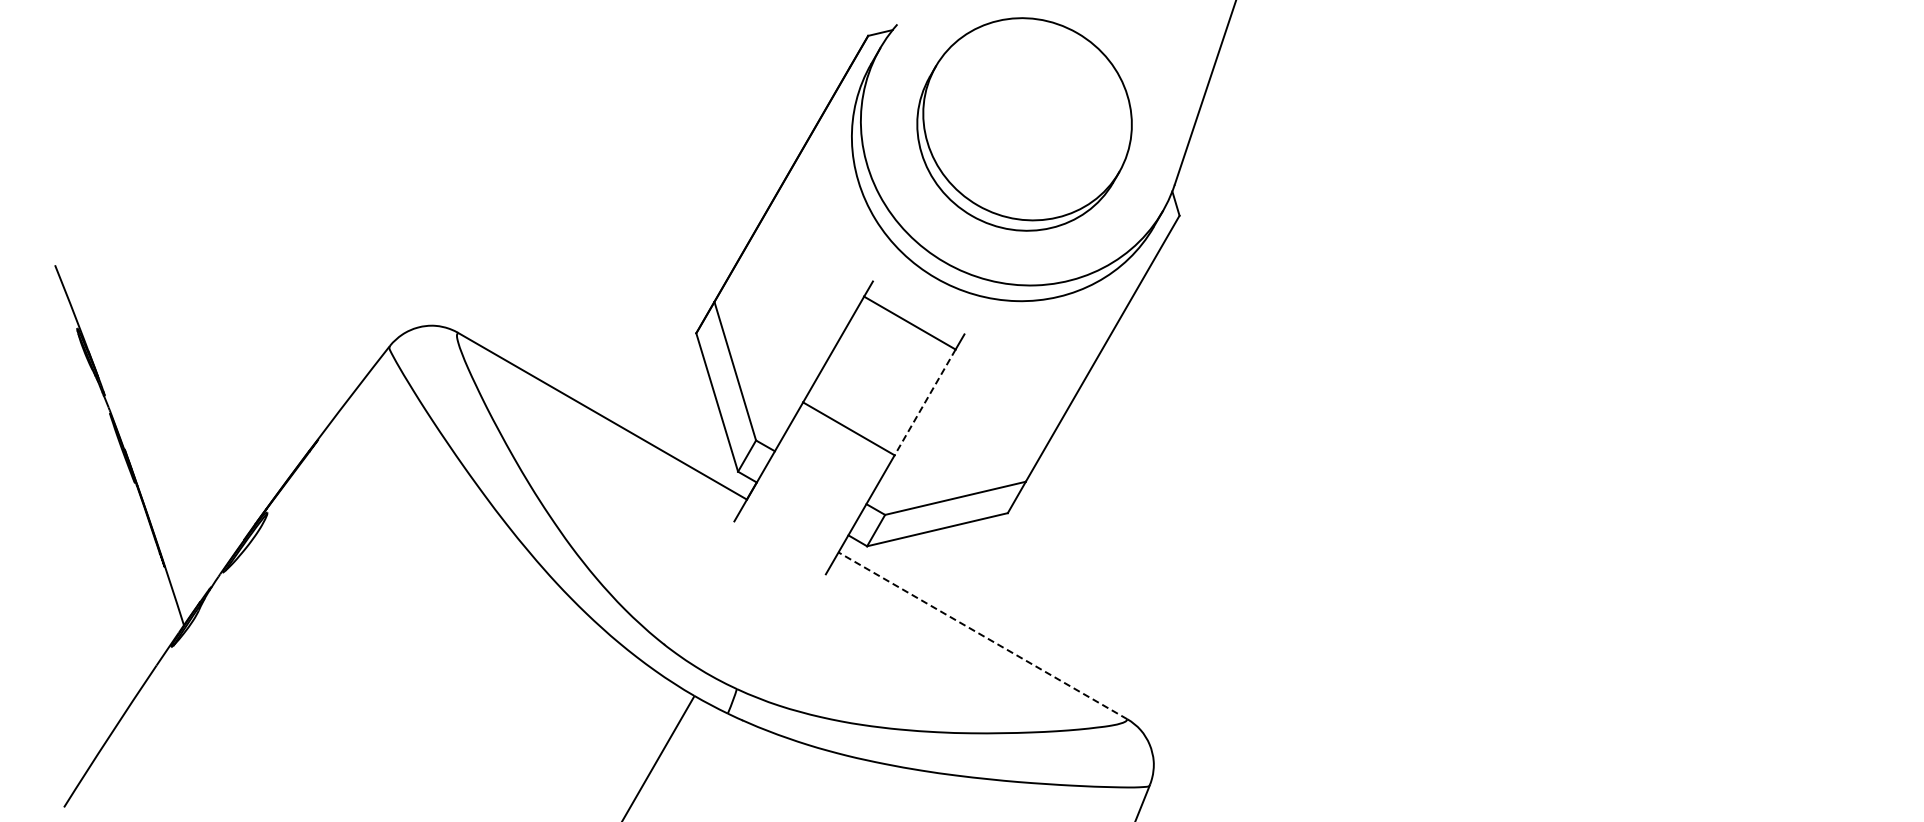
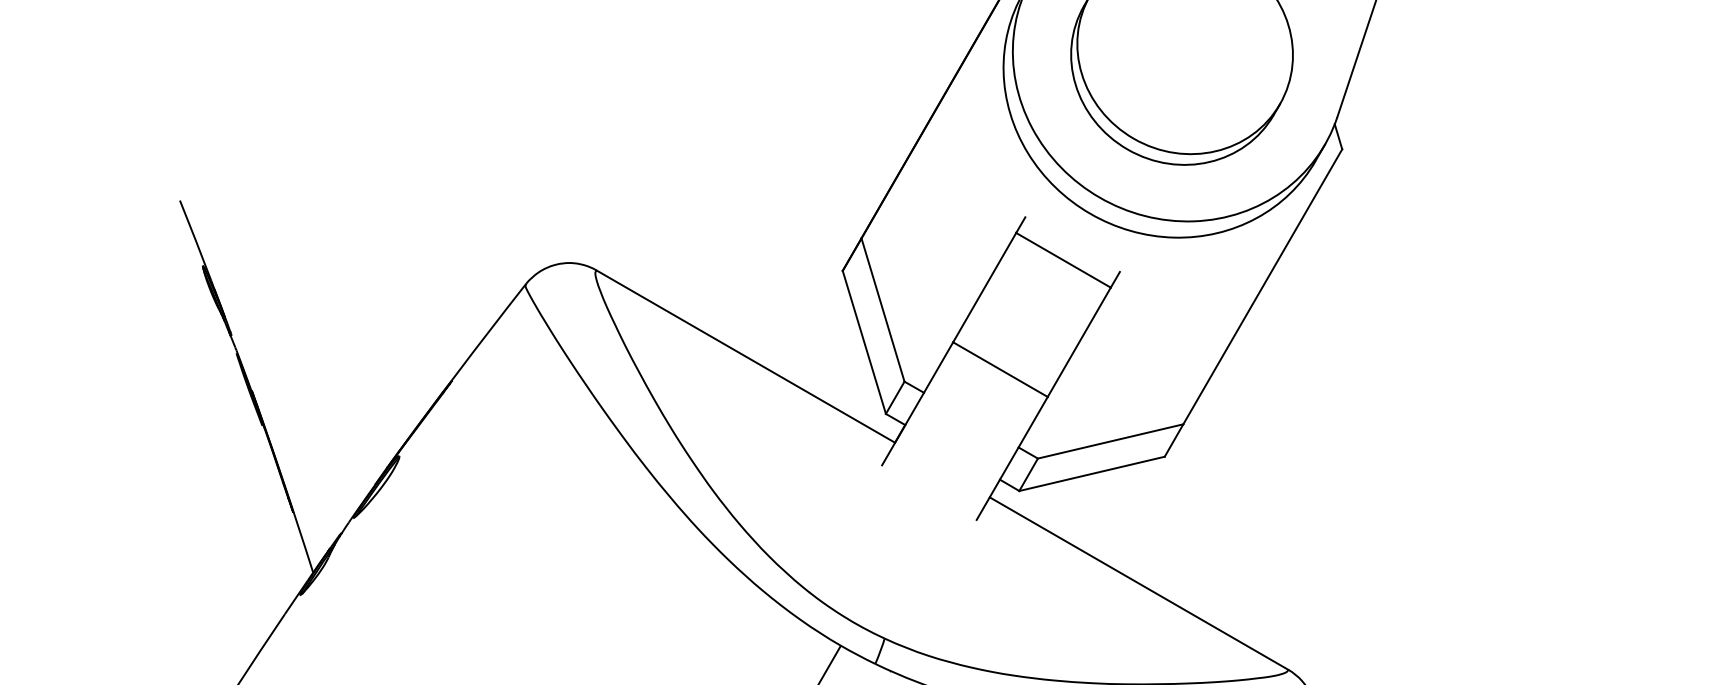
line: (924, 402) -> (1078, 342), dashed -> solid
line: (982, 635) -> (1138, 583), dashed -> solid

